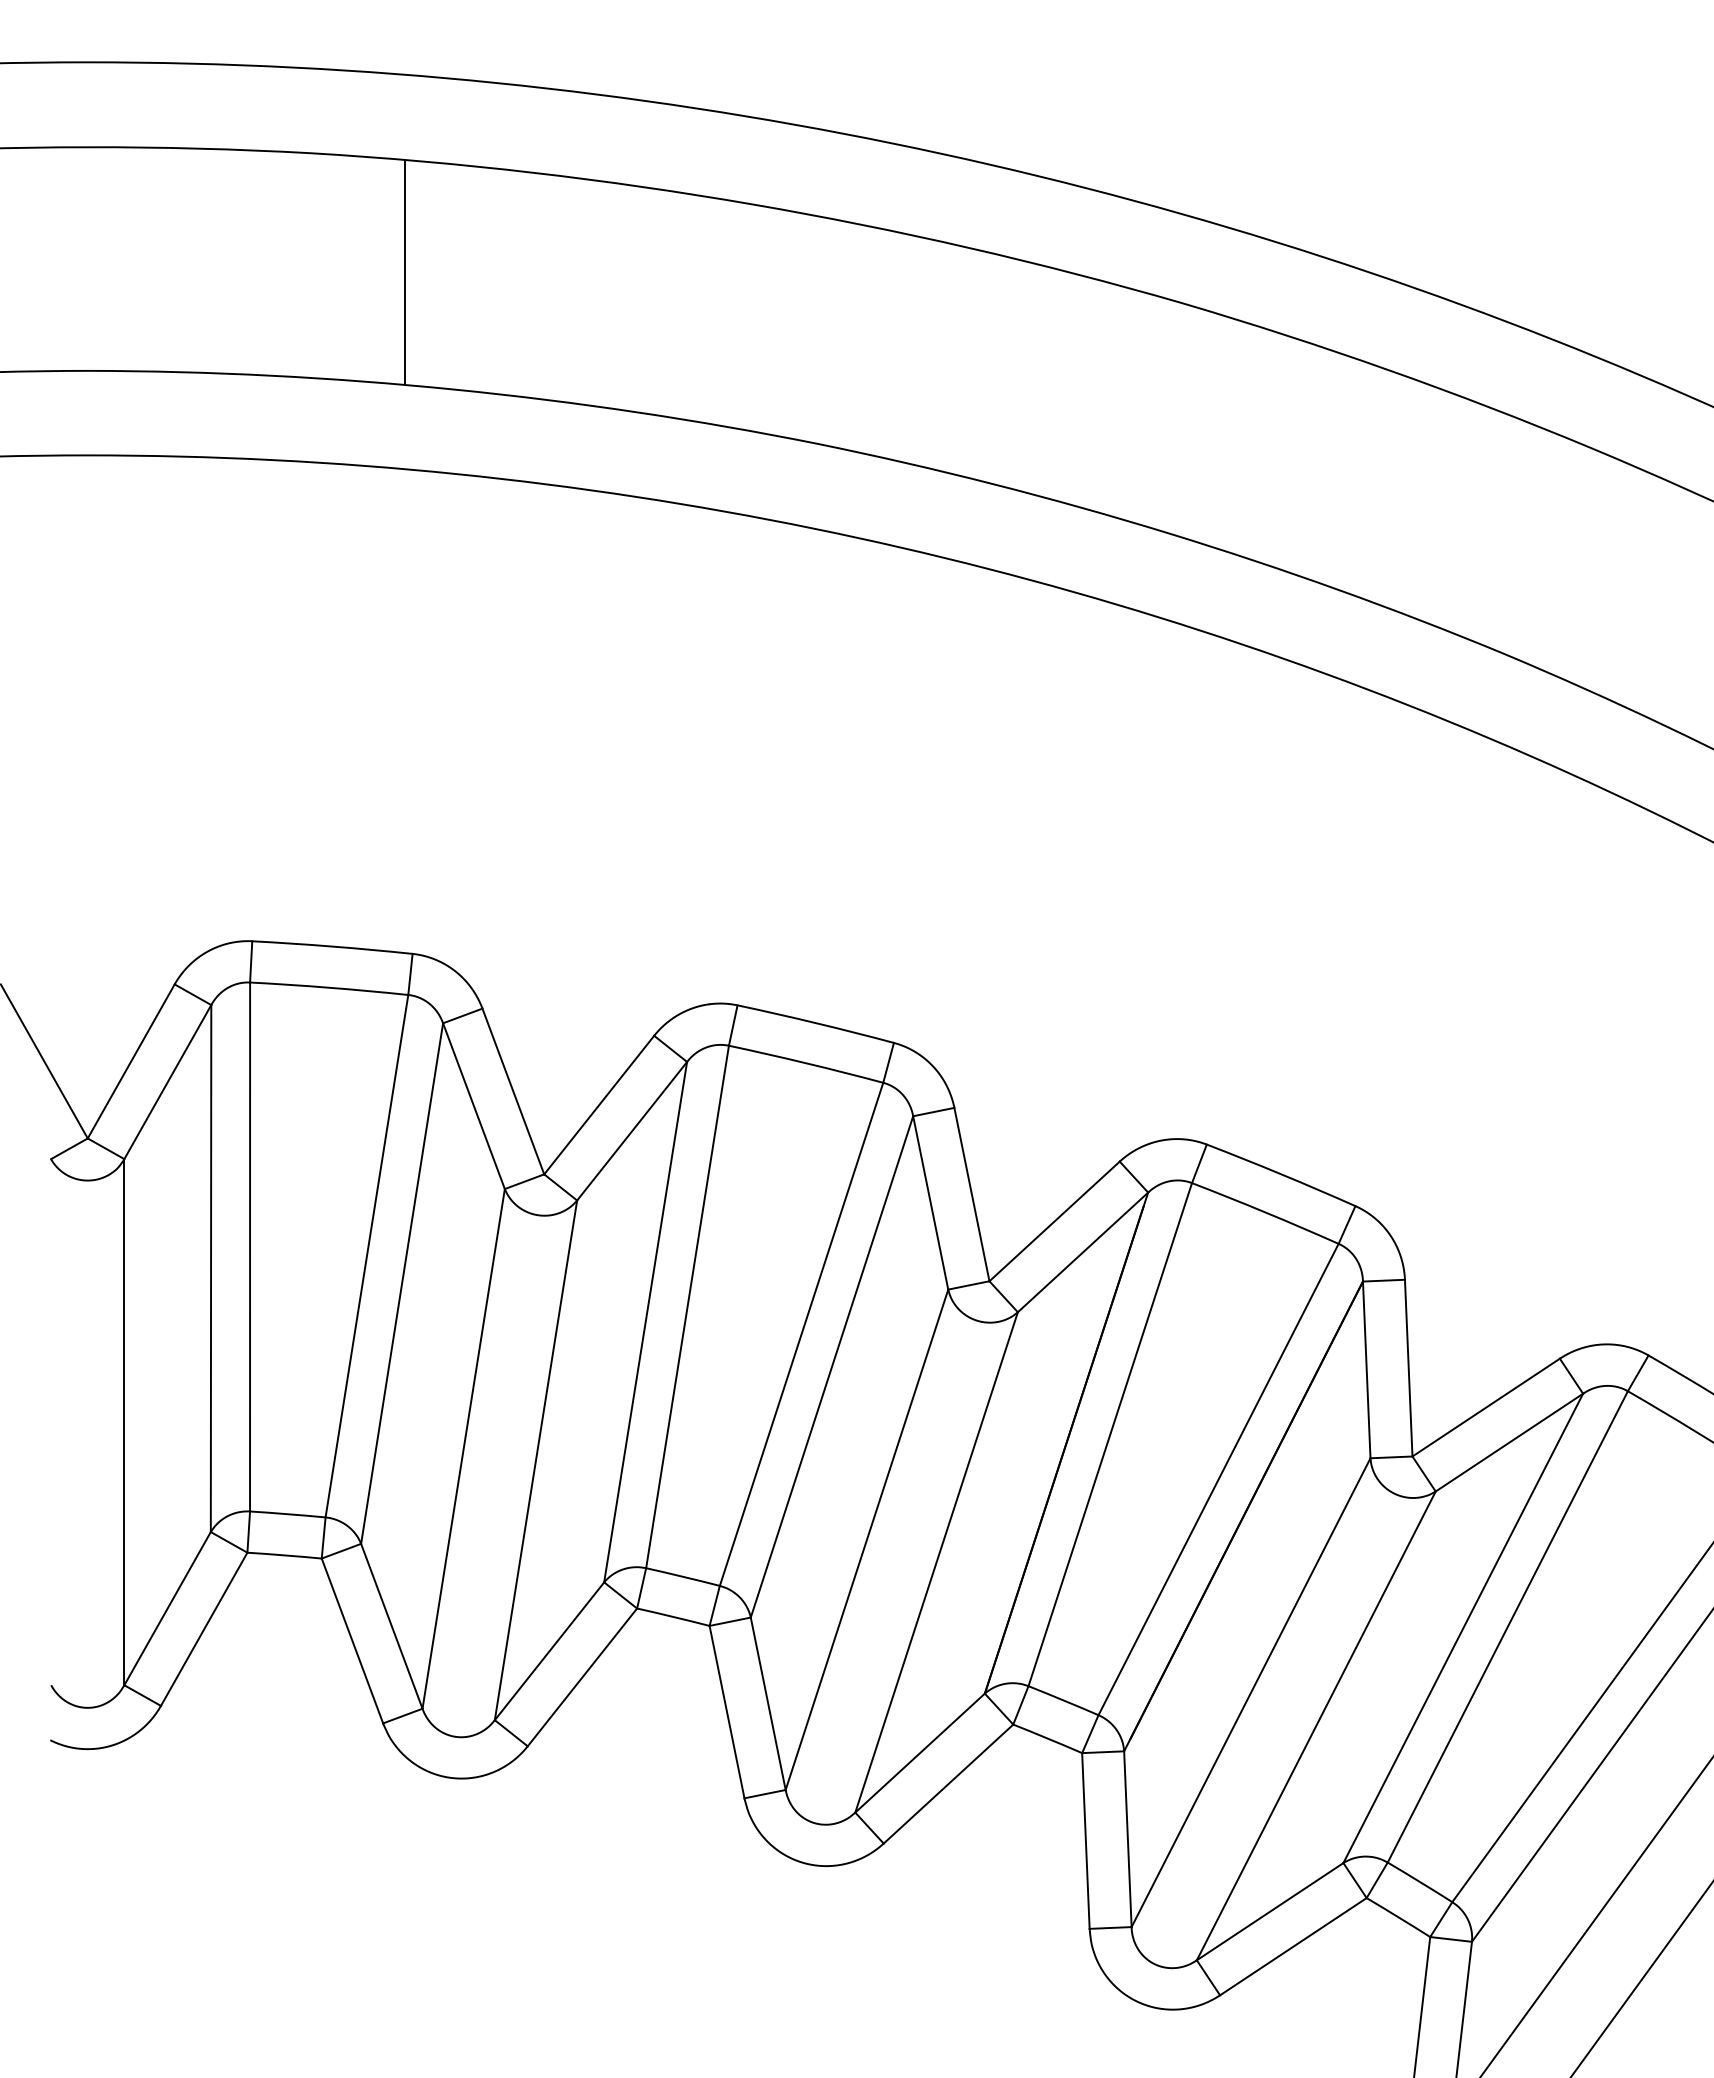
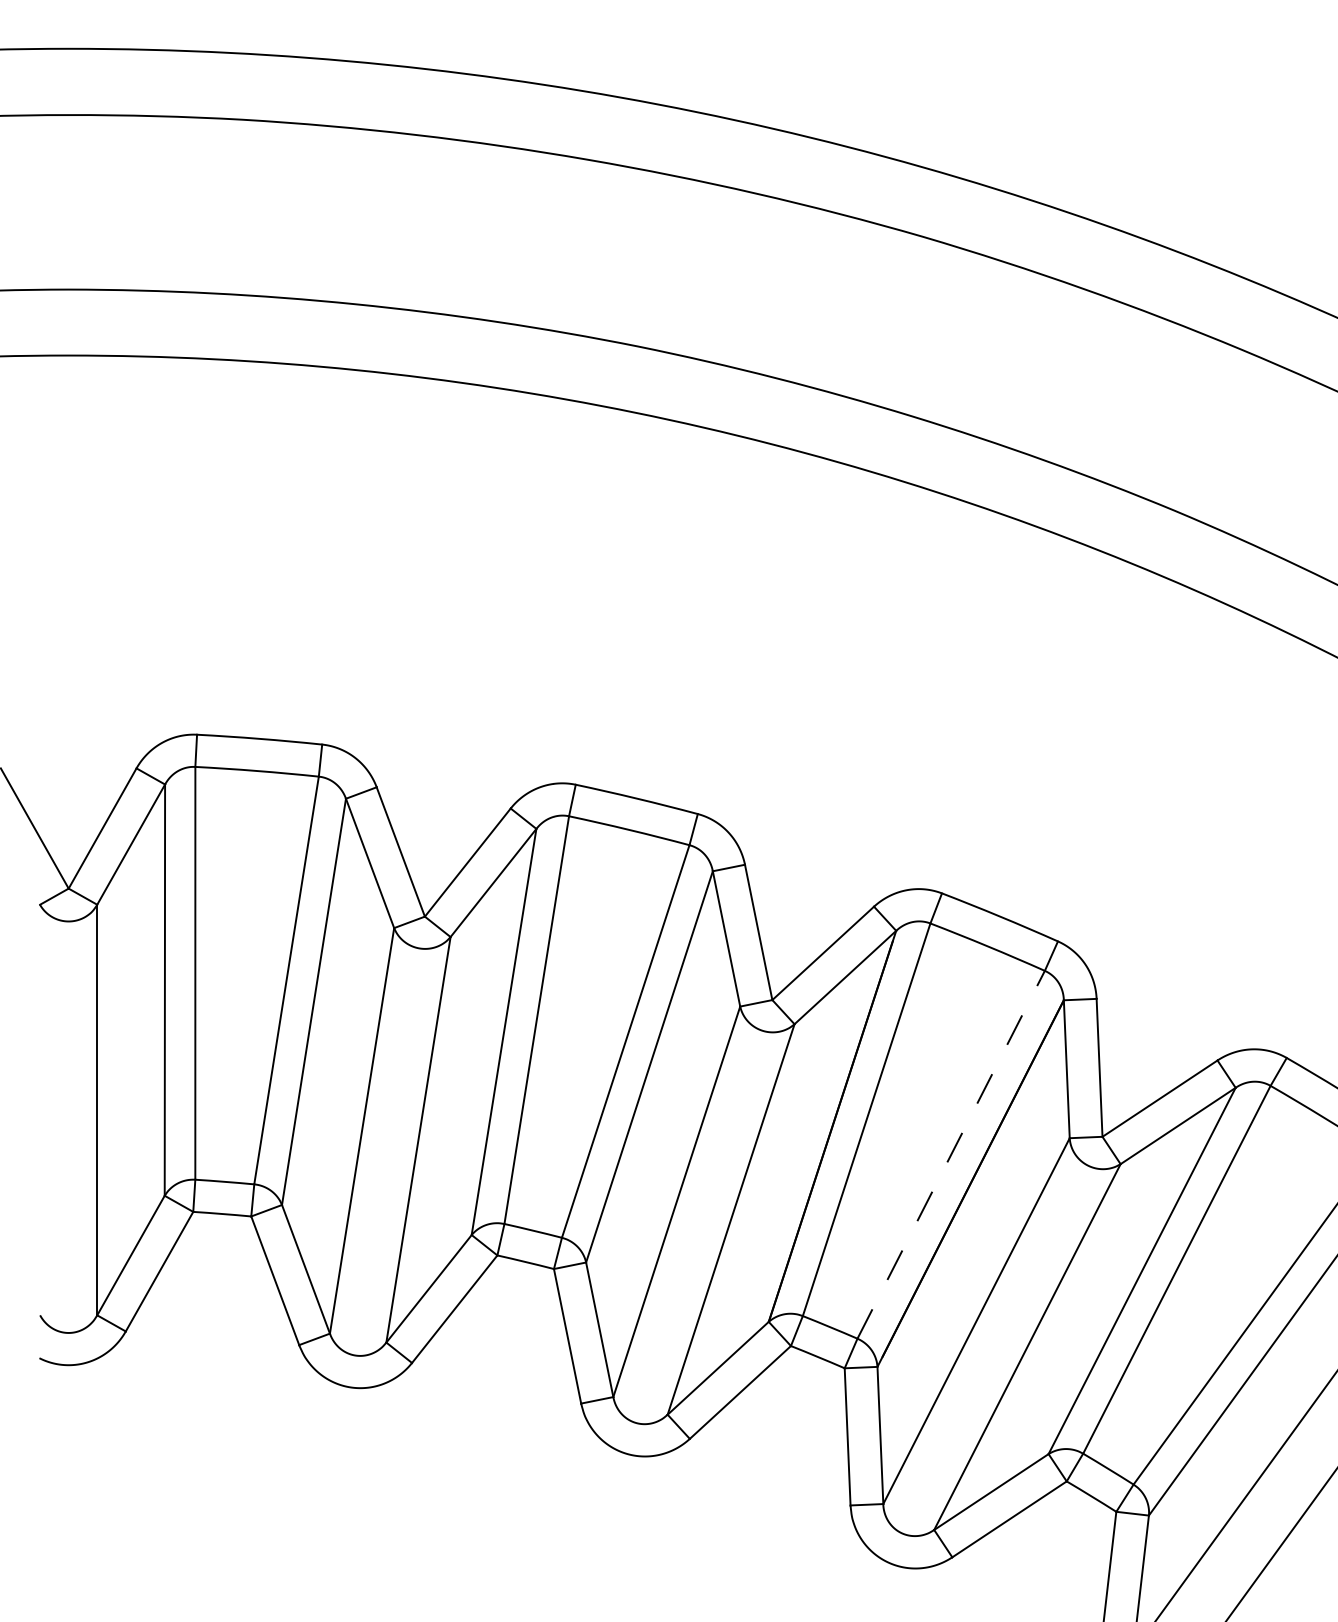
line: (404, 271) -> (315, 212), removed
line: (1218, 1479) -> (951, 1154), solid -> dashed

